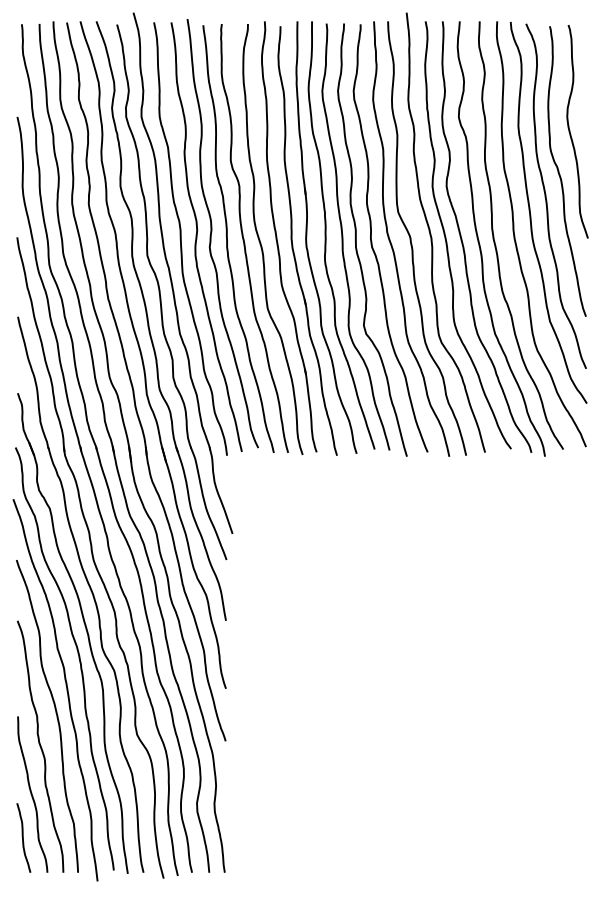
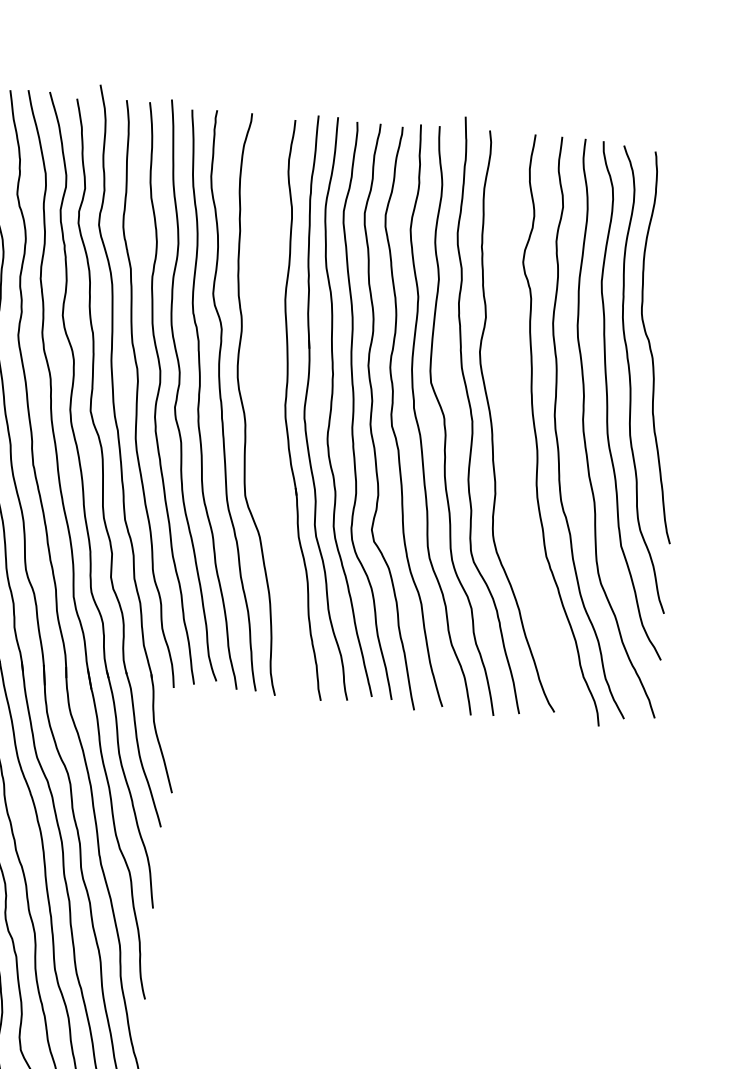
curve: (571, 134) -> (671, 298), removed
part: (277, 236) -> (266, 400), removed
curve: (463, 242) -> (514, 430), removed

